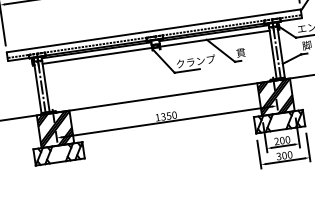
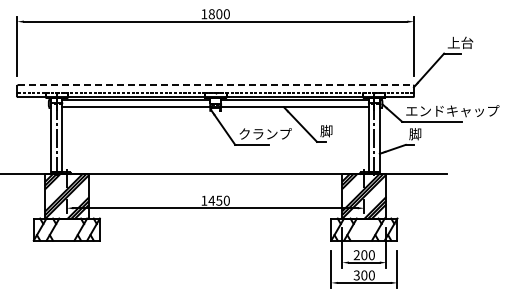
line: (153, 31) -> (215, 85), solid -> dashed
text: (240, 53) -> (326, 131), 貫 -> 脚
text: (163, 116) -> (211, 200), 1350 -> 1450

